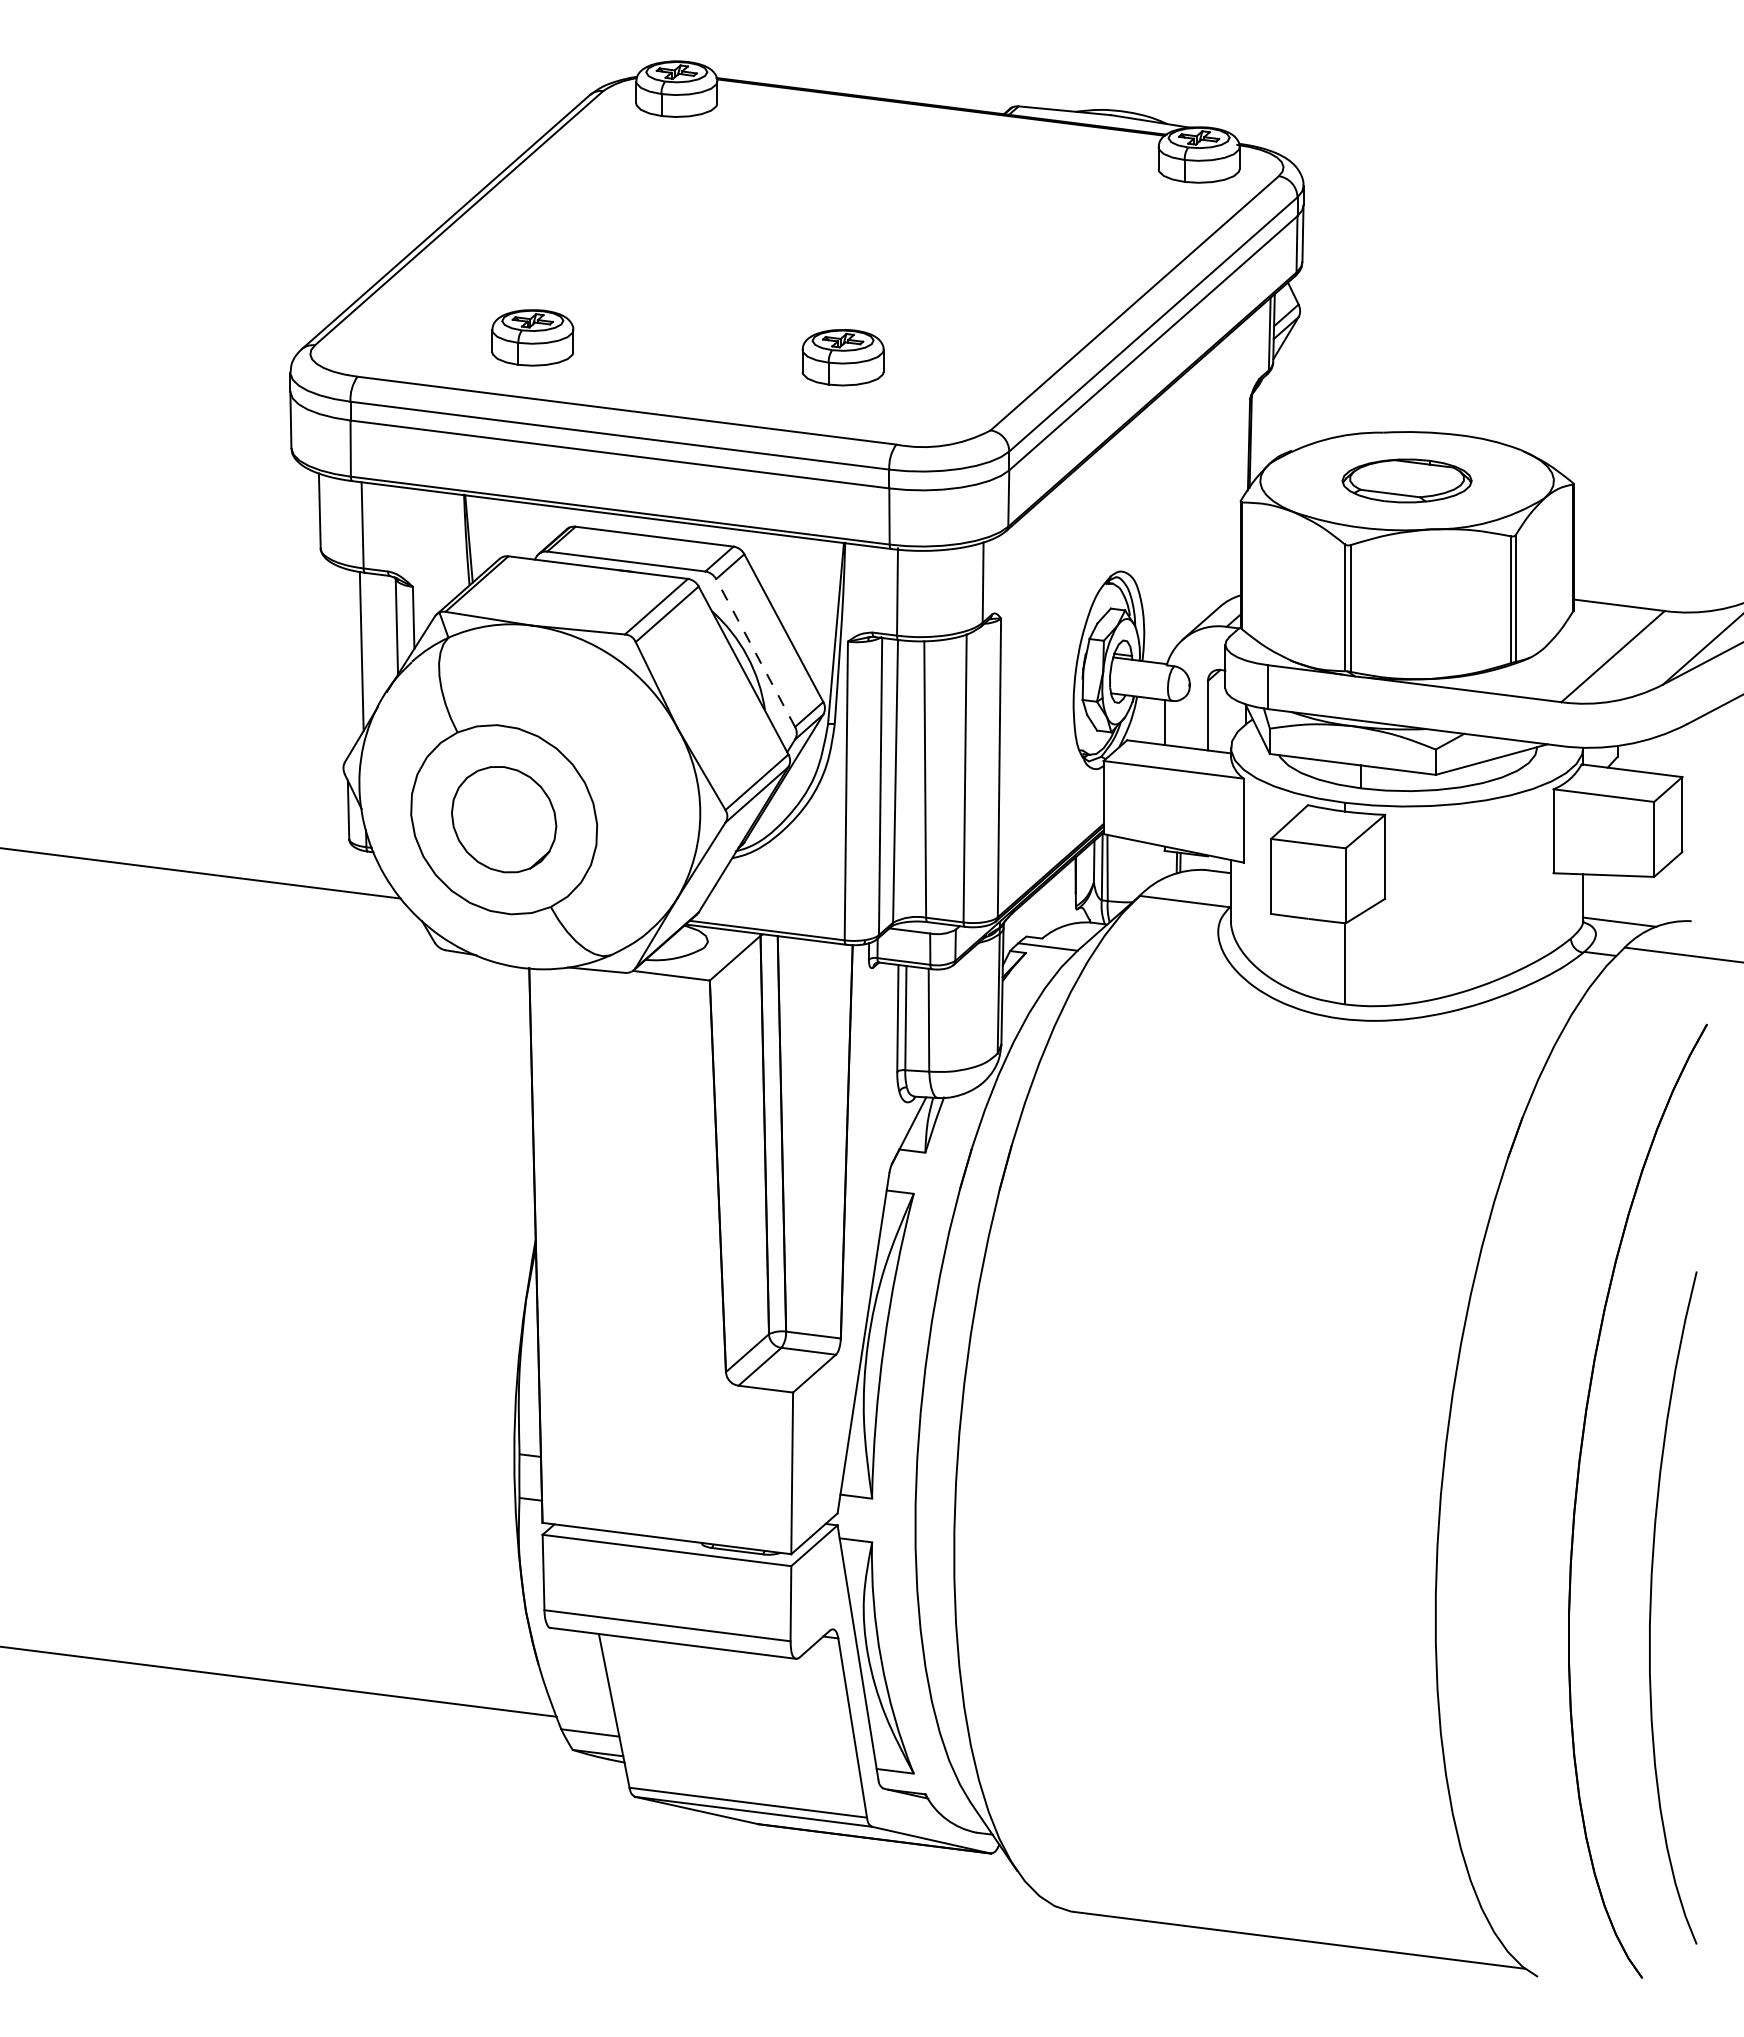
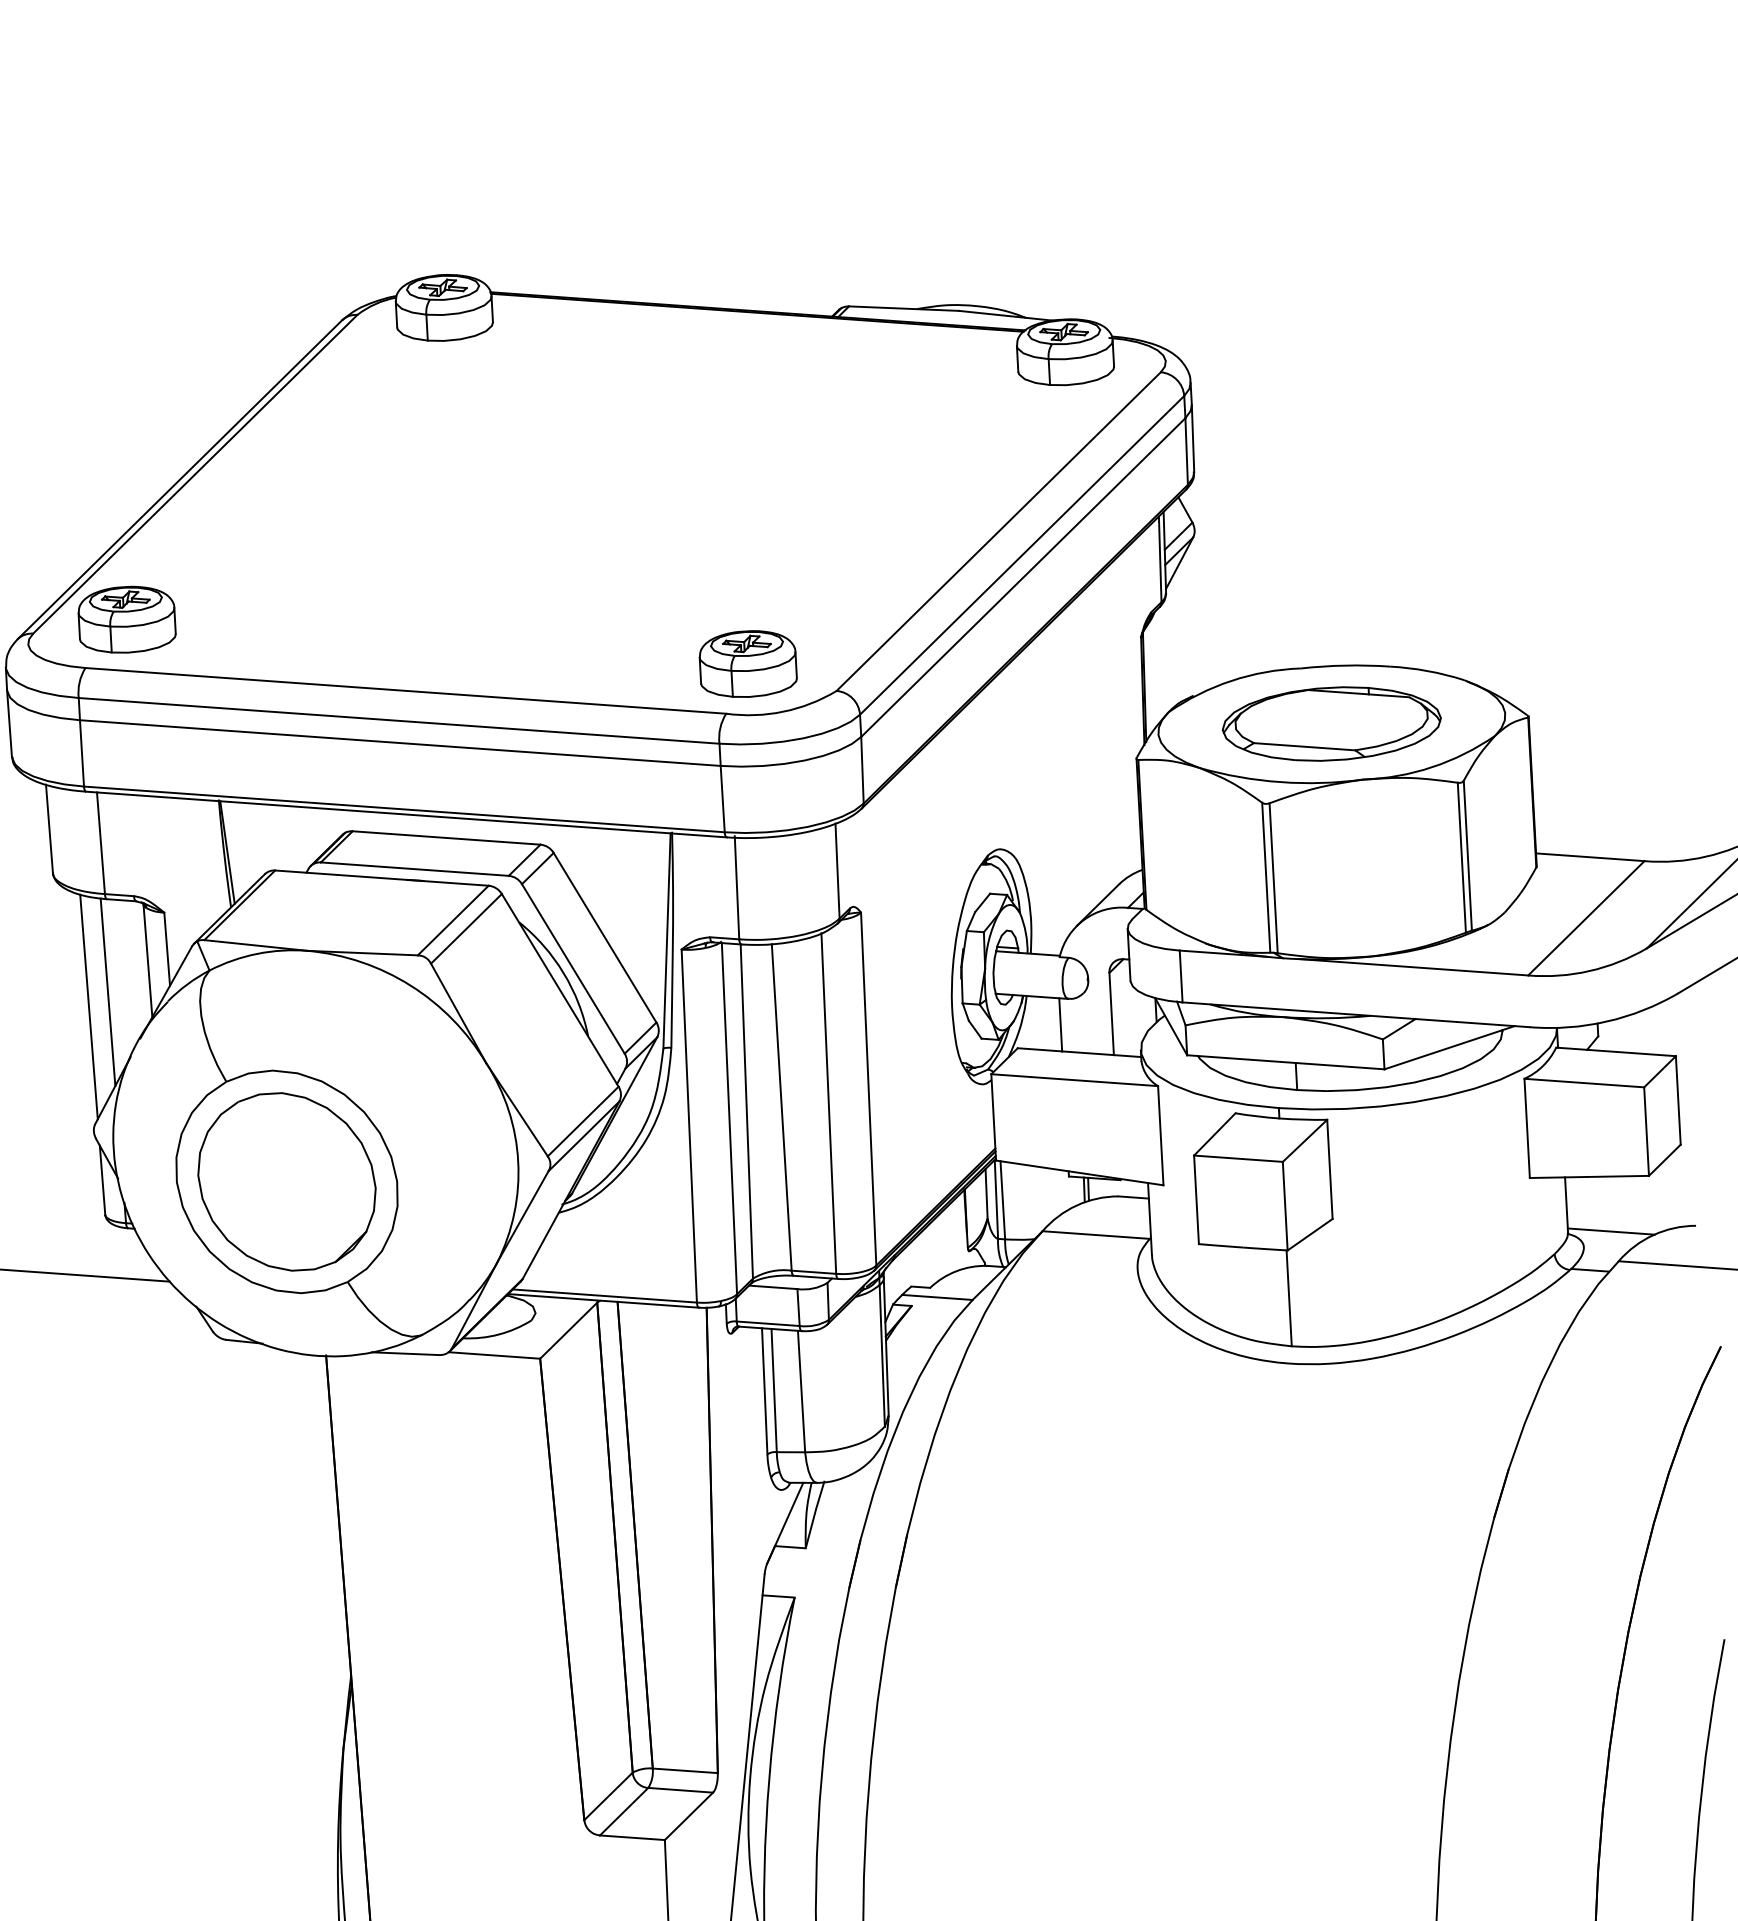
part: (532, 337) -> (126, 619), moved
part: (842, 357) -> (747, 663), moved
part: (1406, 480) -> (1331, 723), size x1.43
line: (755, 653) -> (573, 969), dashed -> solid
line: (344, 662) -> (88, 1006), added
part: (503, 819) -> (286, 1181), size x1.43

